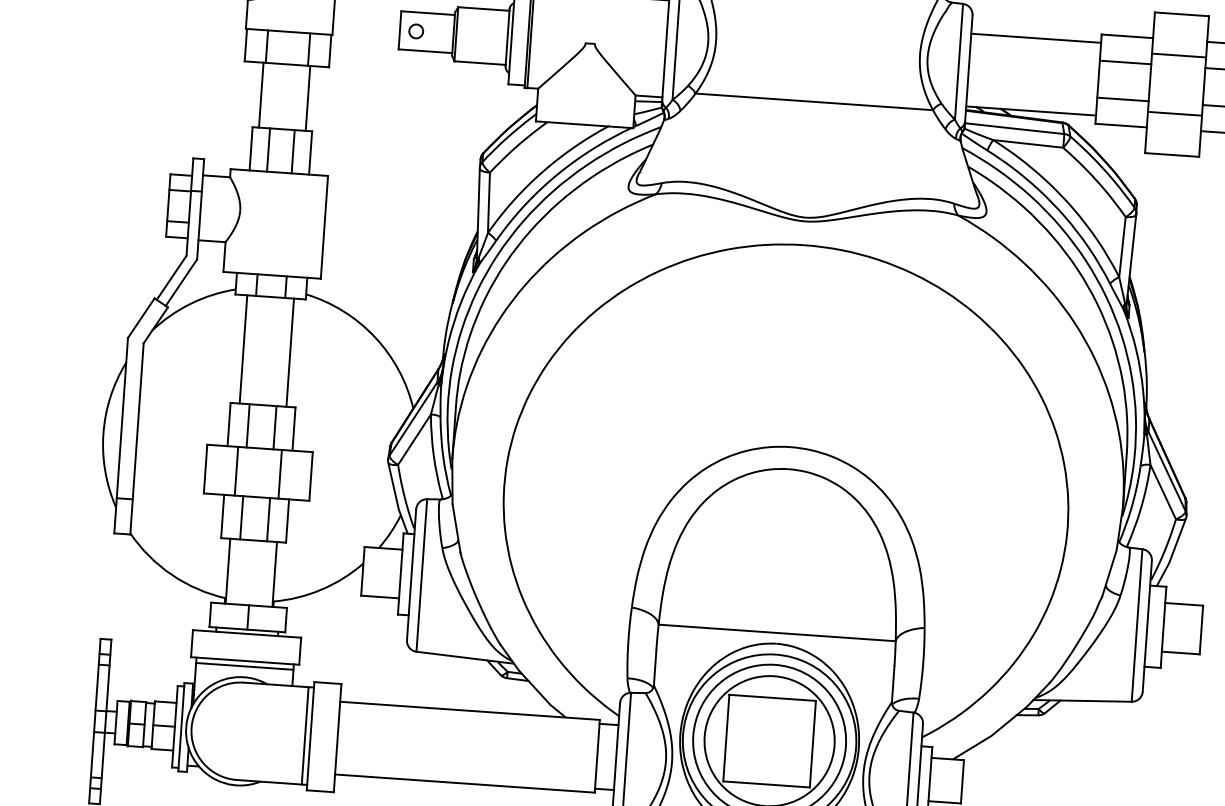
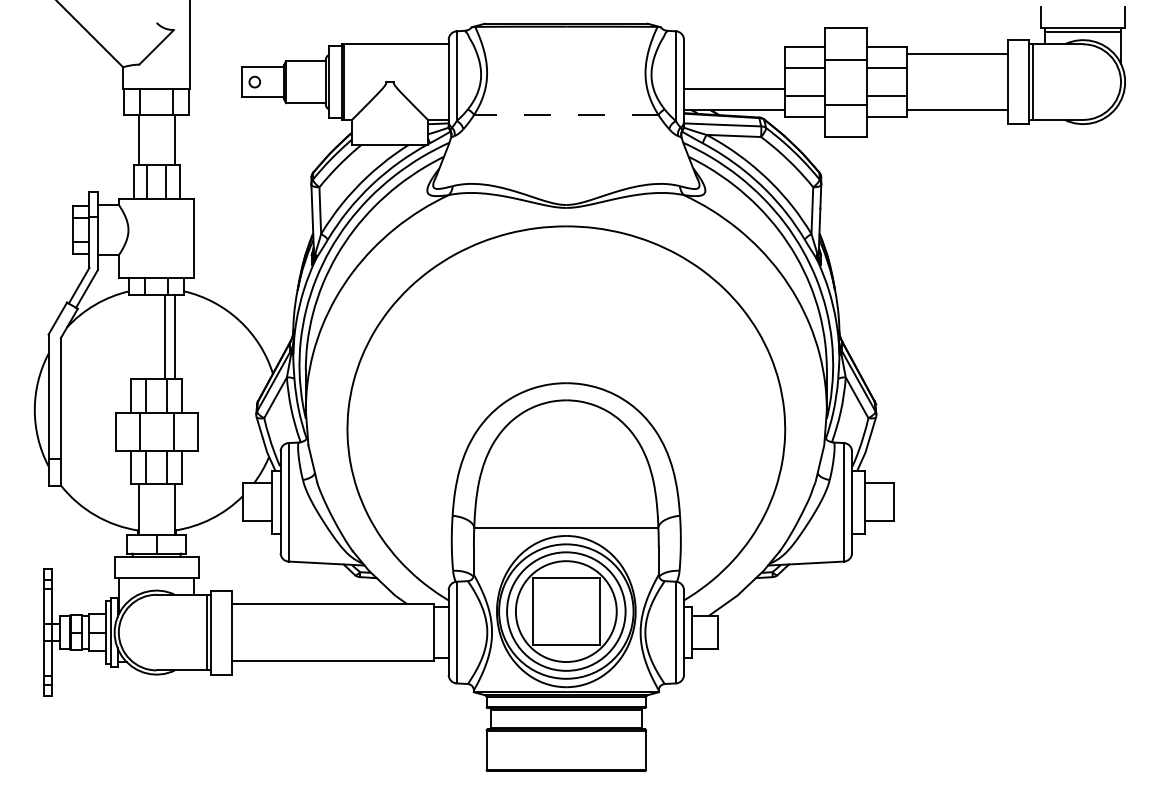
line: (1035, 37) -> (733, 88), moved
line: (813, 102) -> (565, 115), solid -> dashed
line: (243, 349) -> (164, 337), moved
line: (244, 666) -> (156, 582), removed

